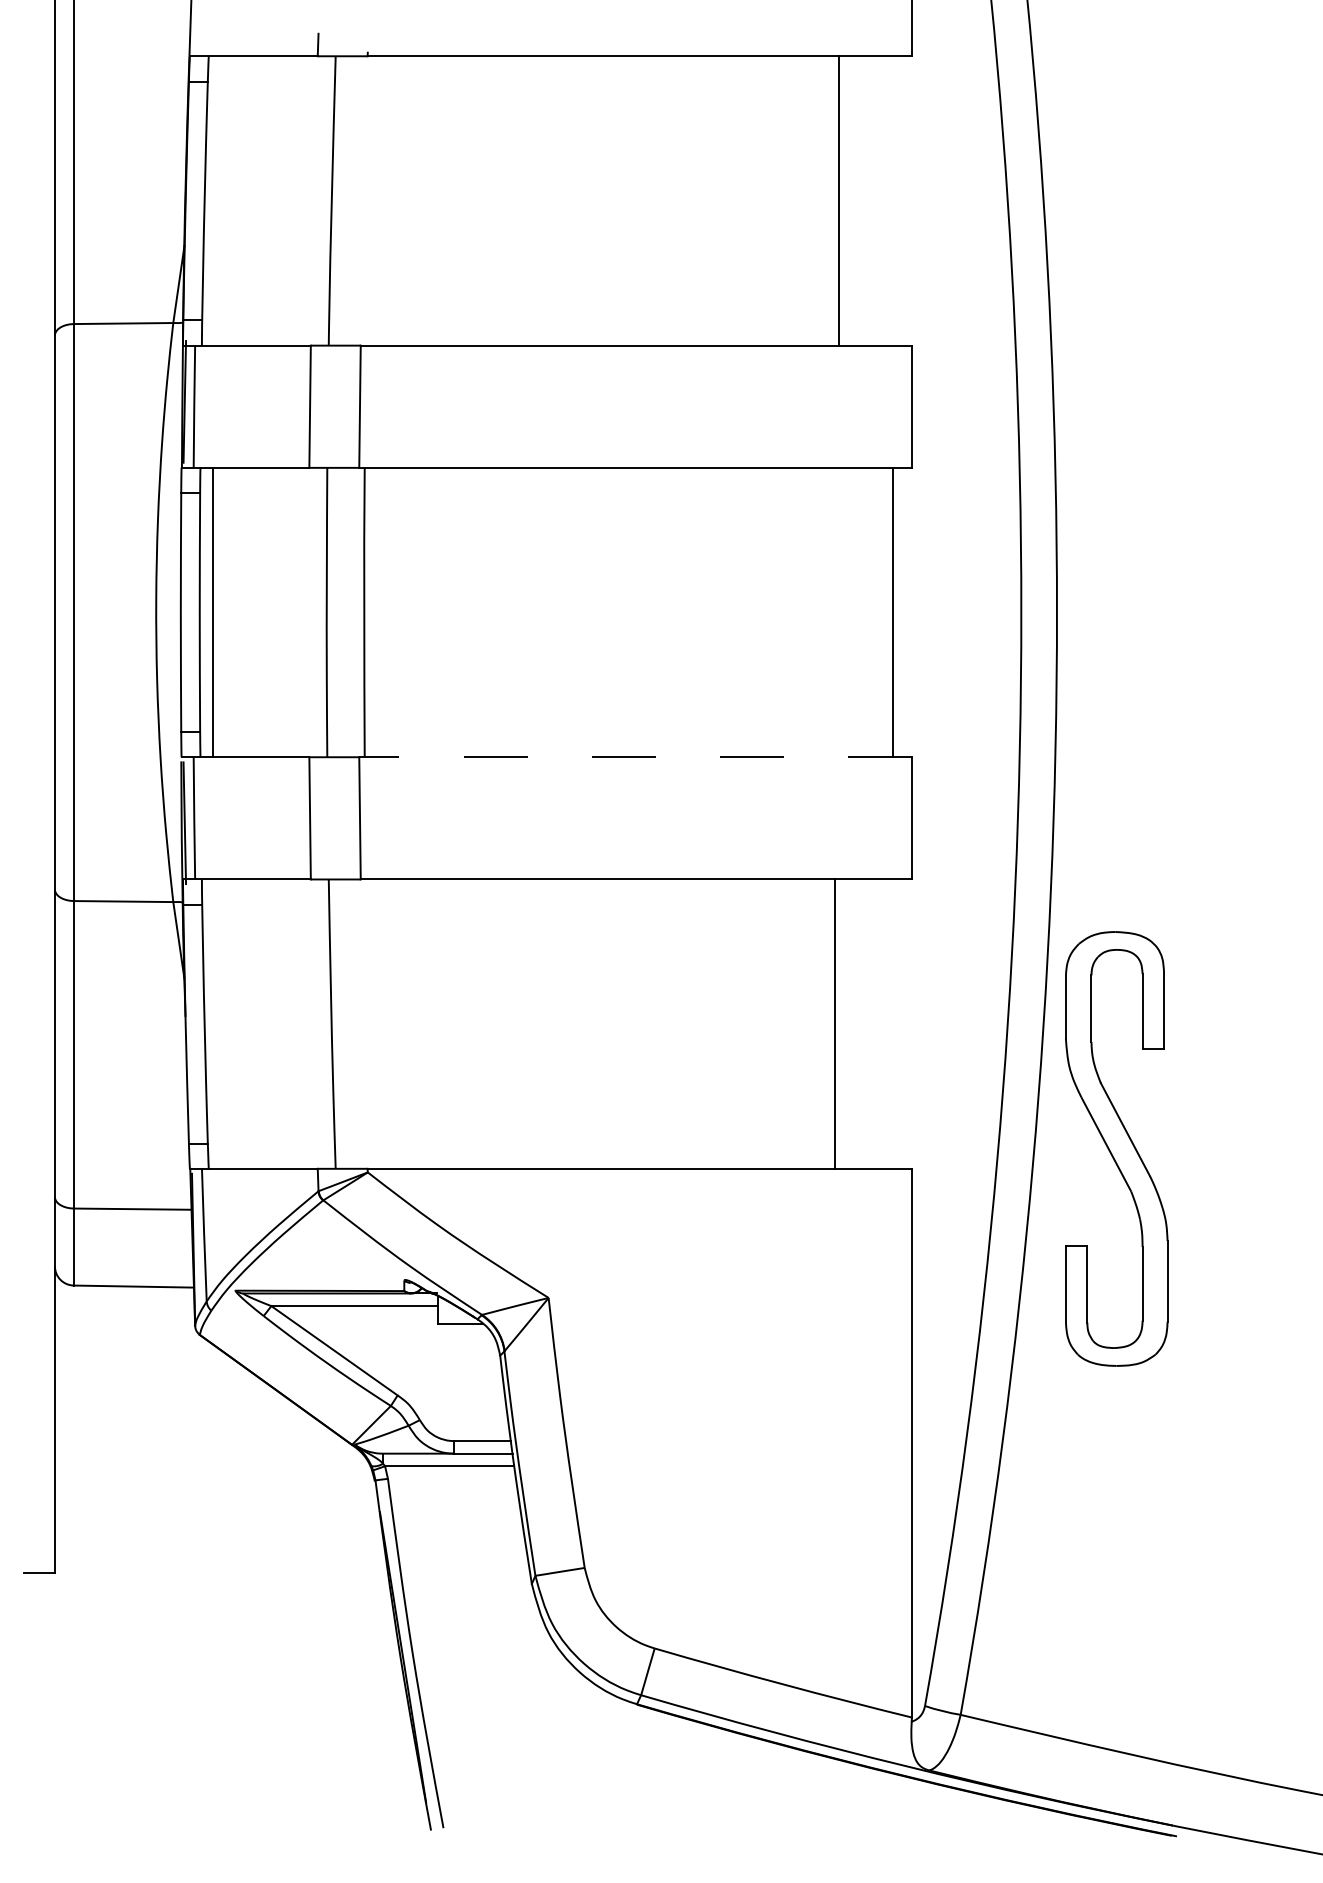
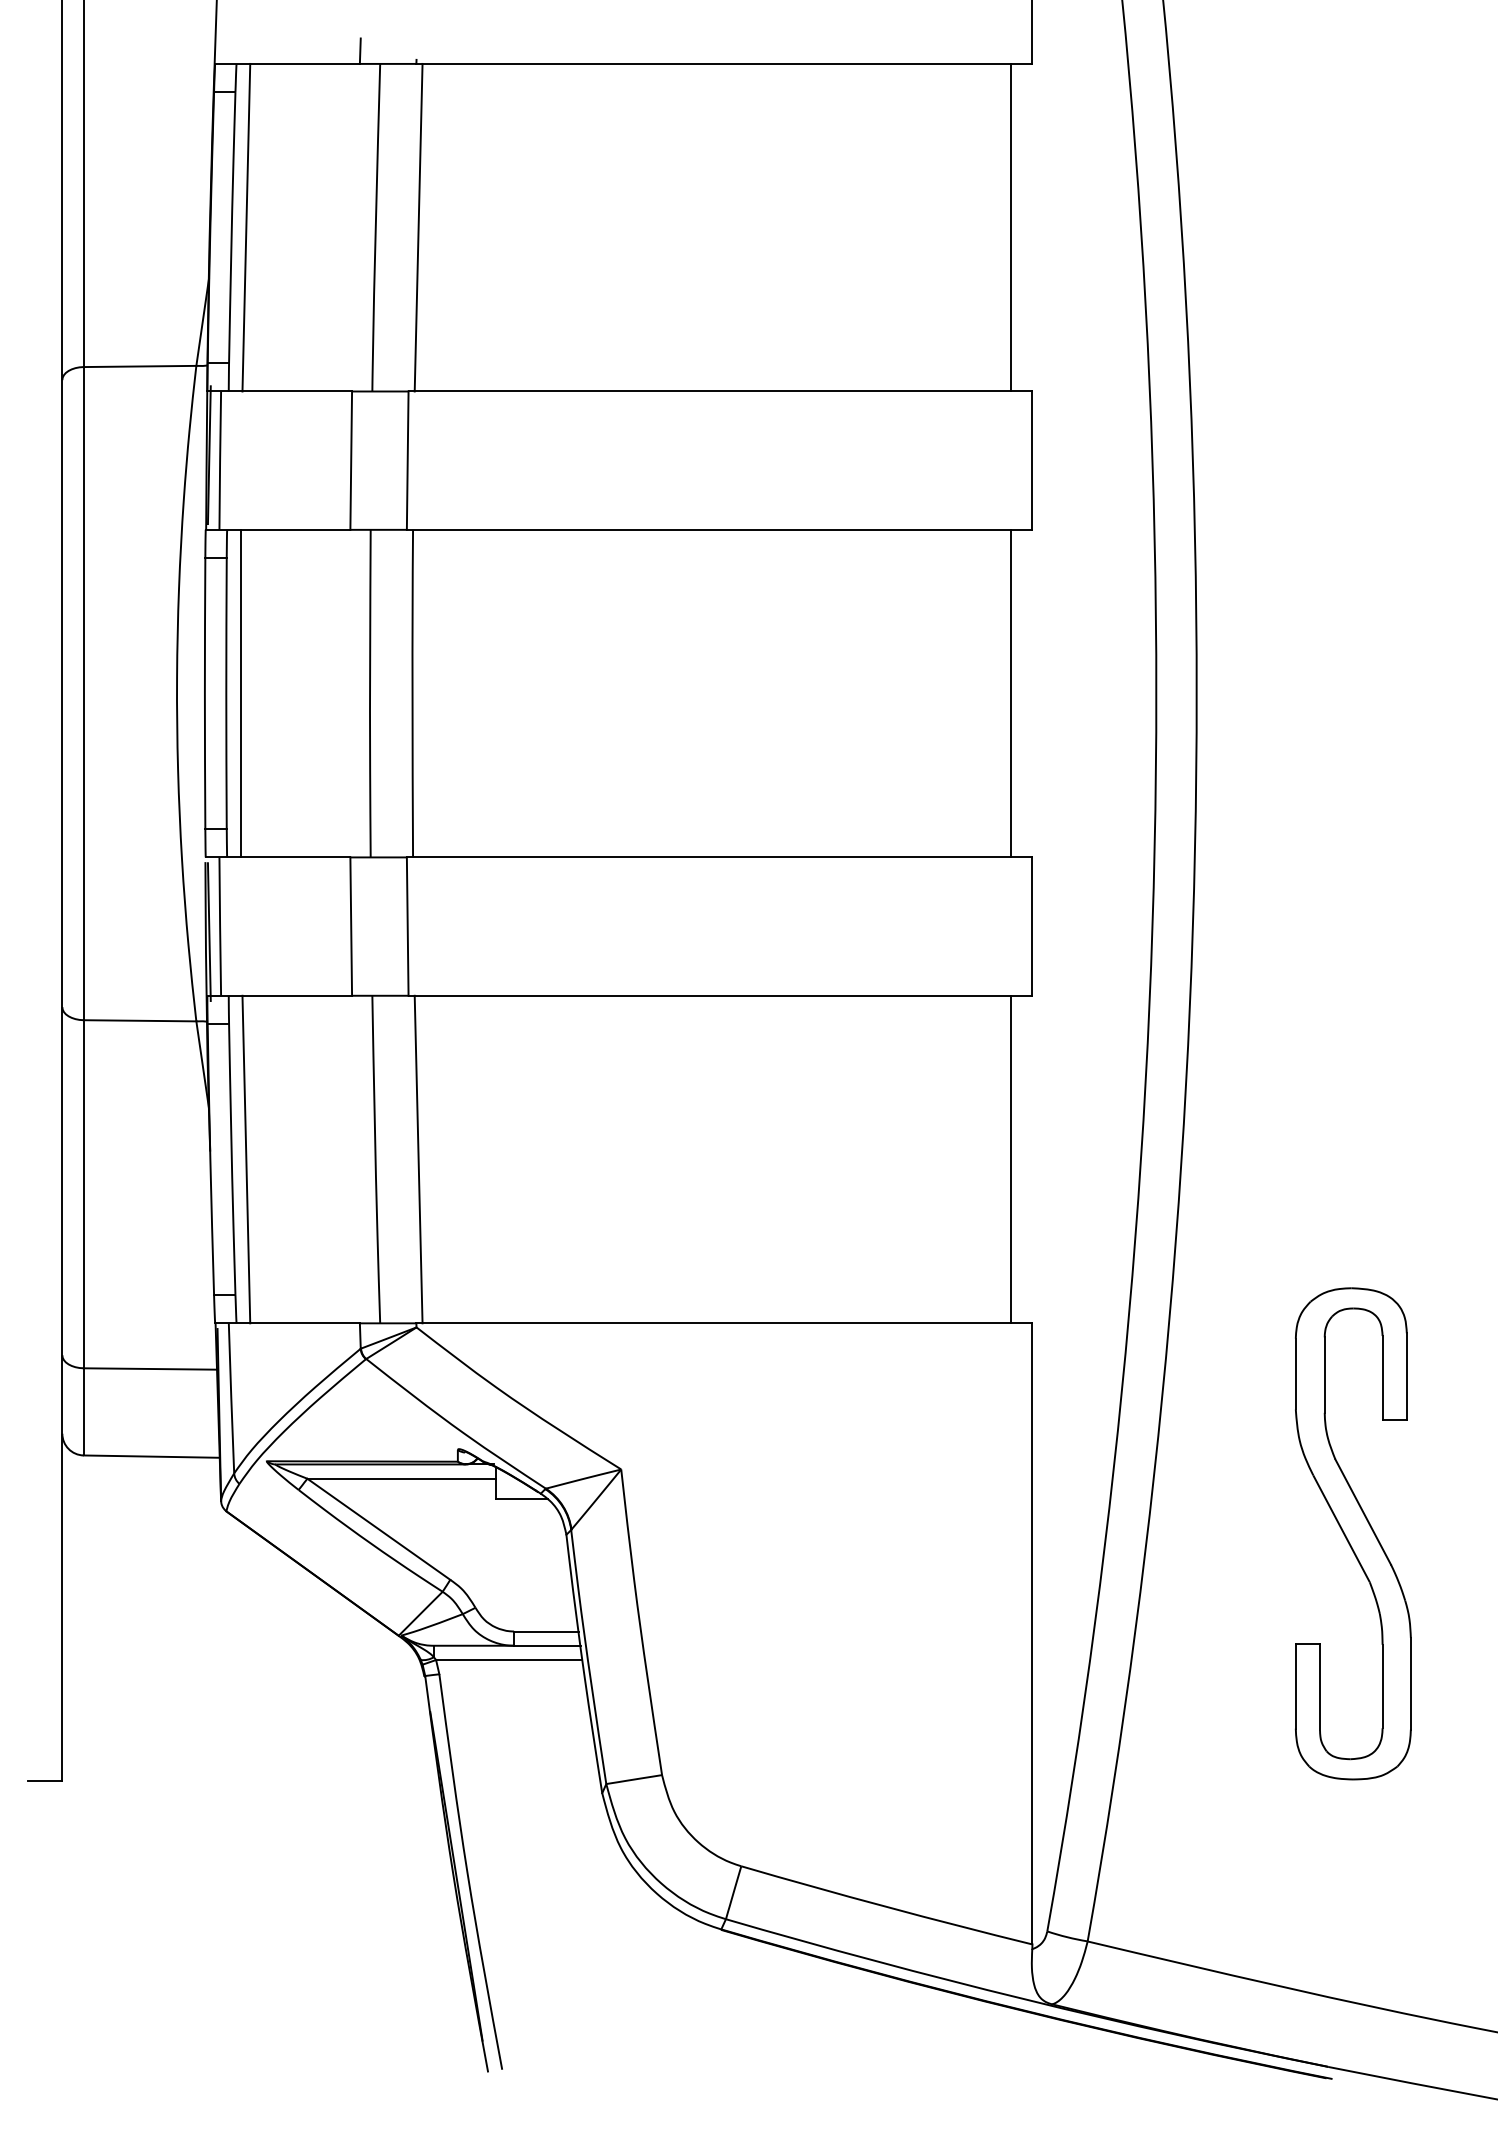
line: (217, 200) -> (246, 227), added
line: (369, 200) -> (418, 227), added
line: (839, 200) -> (1011, 227), moved
line: (635, 757) -> (719, 857), dashed -> solid
line: (217, 1024) -> (246, 1159), added
line: (369, 1024) -> (418, 1159), added
line: (835, 1024) -> (1011, 1159), moved
part: (1116, 1148) -> (1353, 1533), moved

